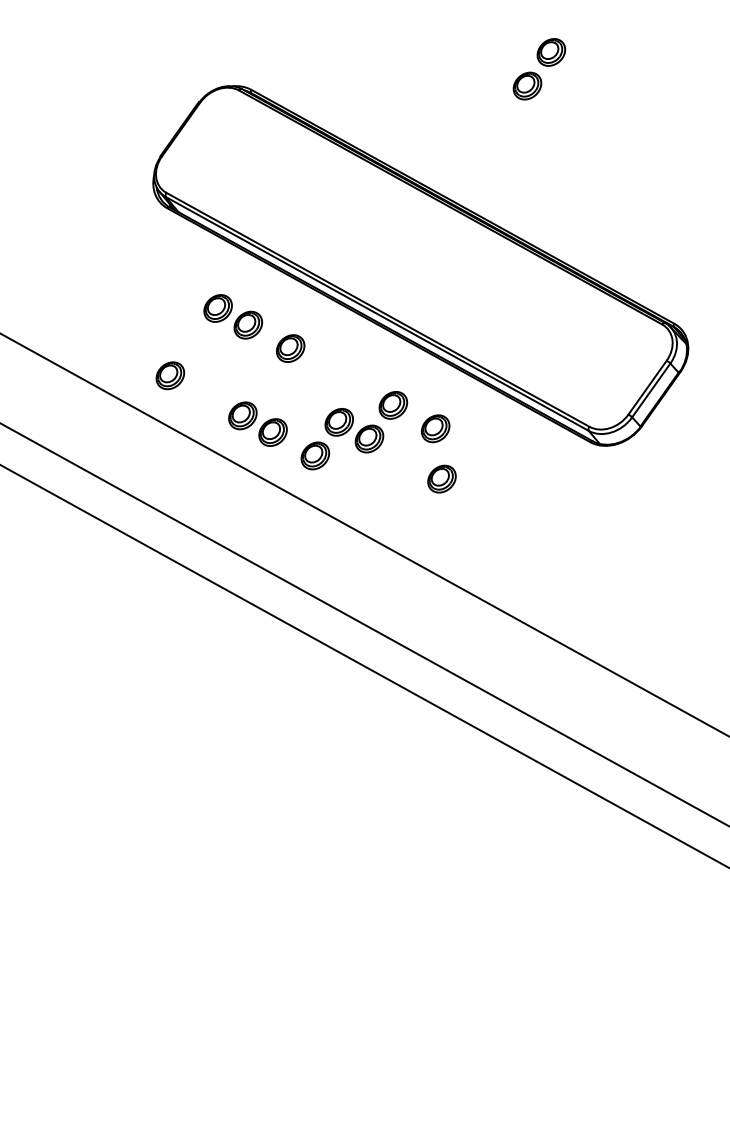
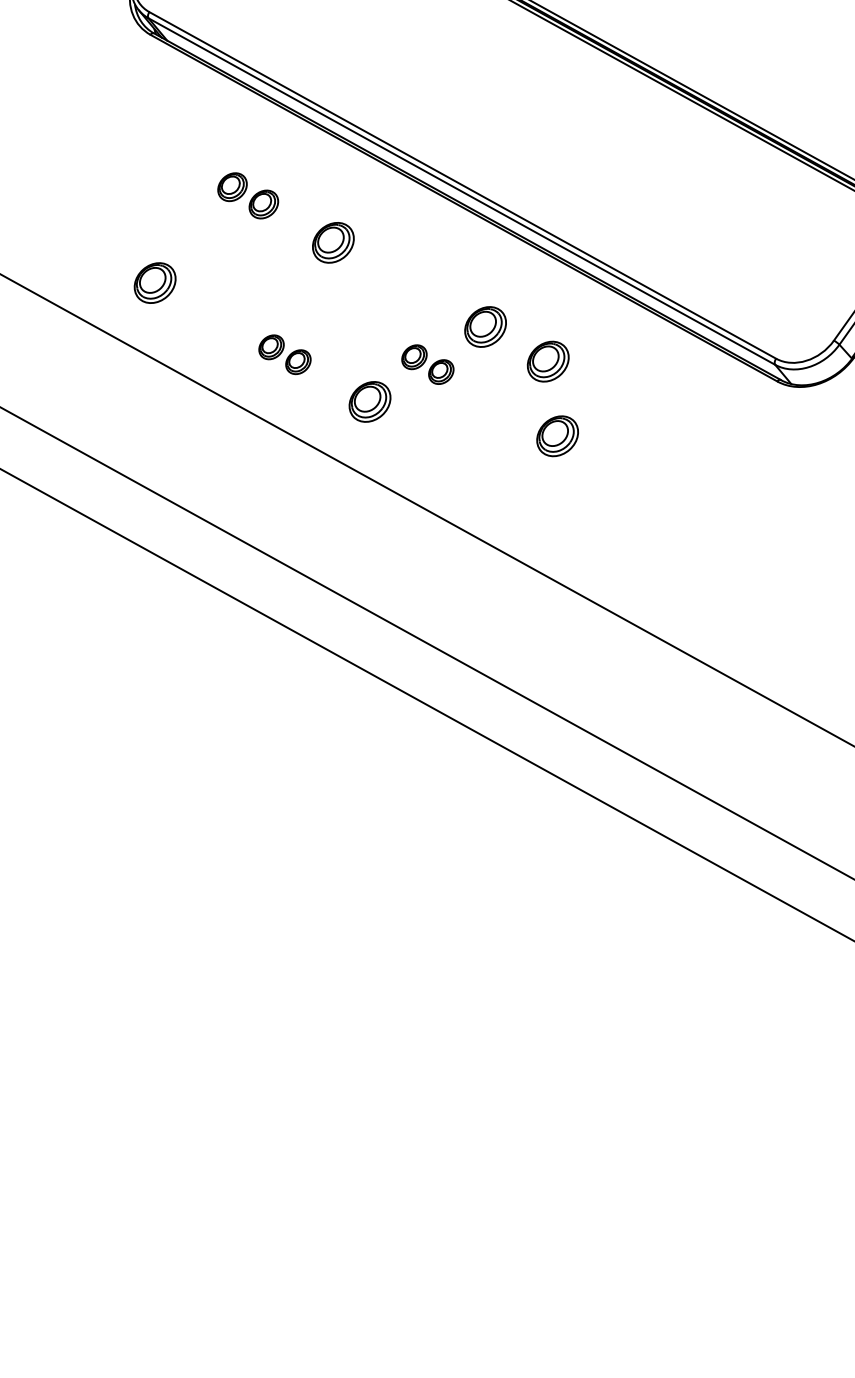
part: (232, 316) -> (247, 195), size x0.7
part: (257, 423) -> (284, 353), size x0.6
part: (354, 430) -> (427, 364), size x0.6

